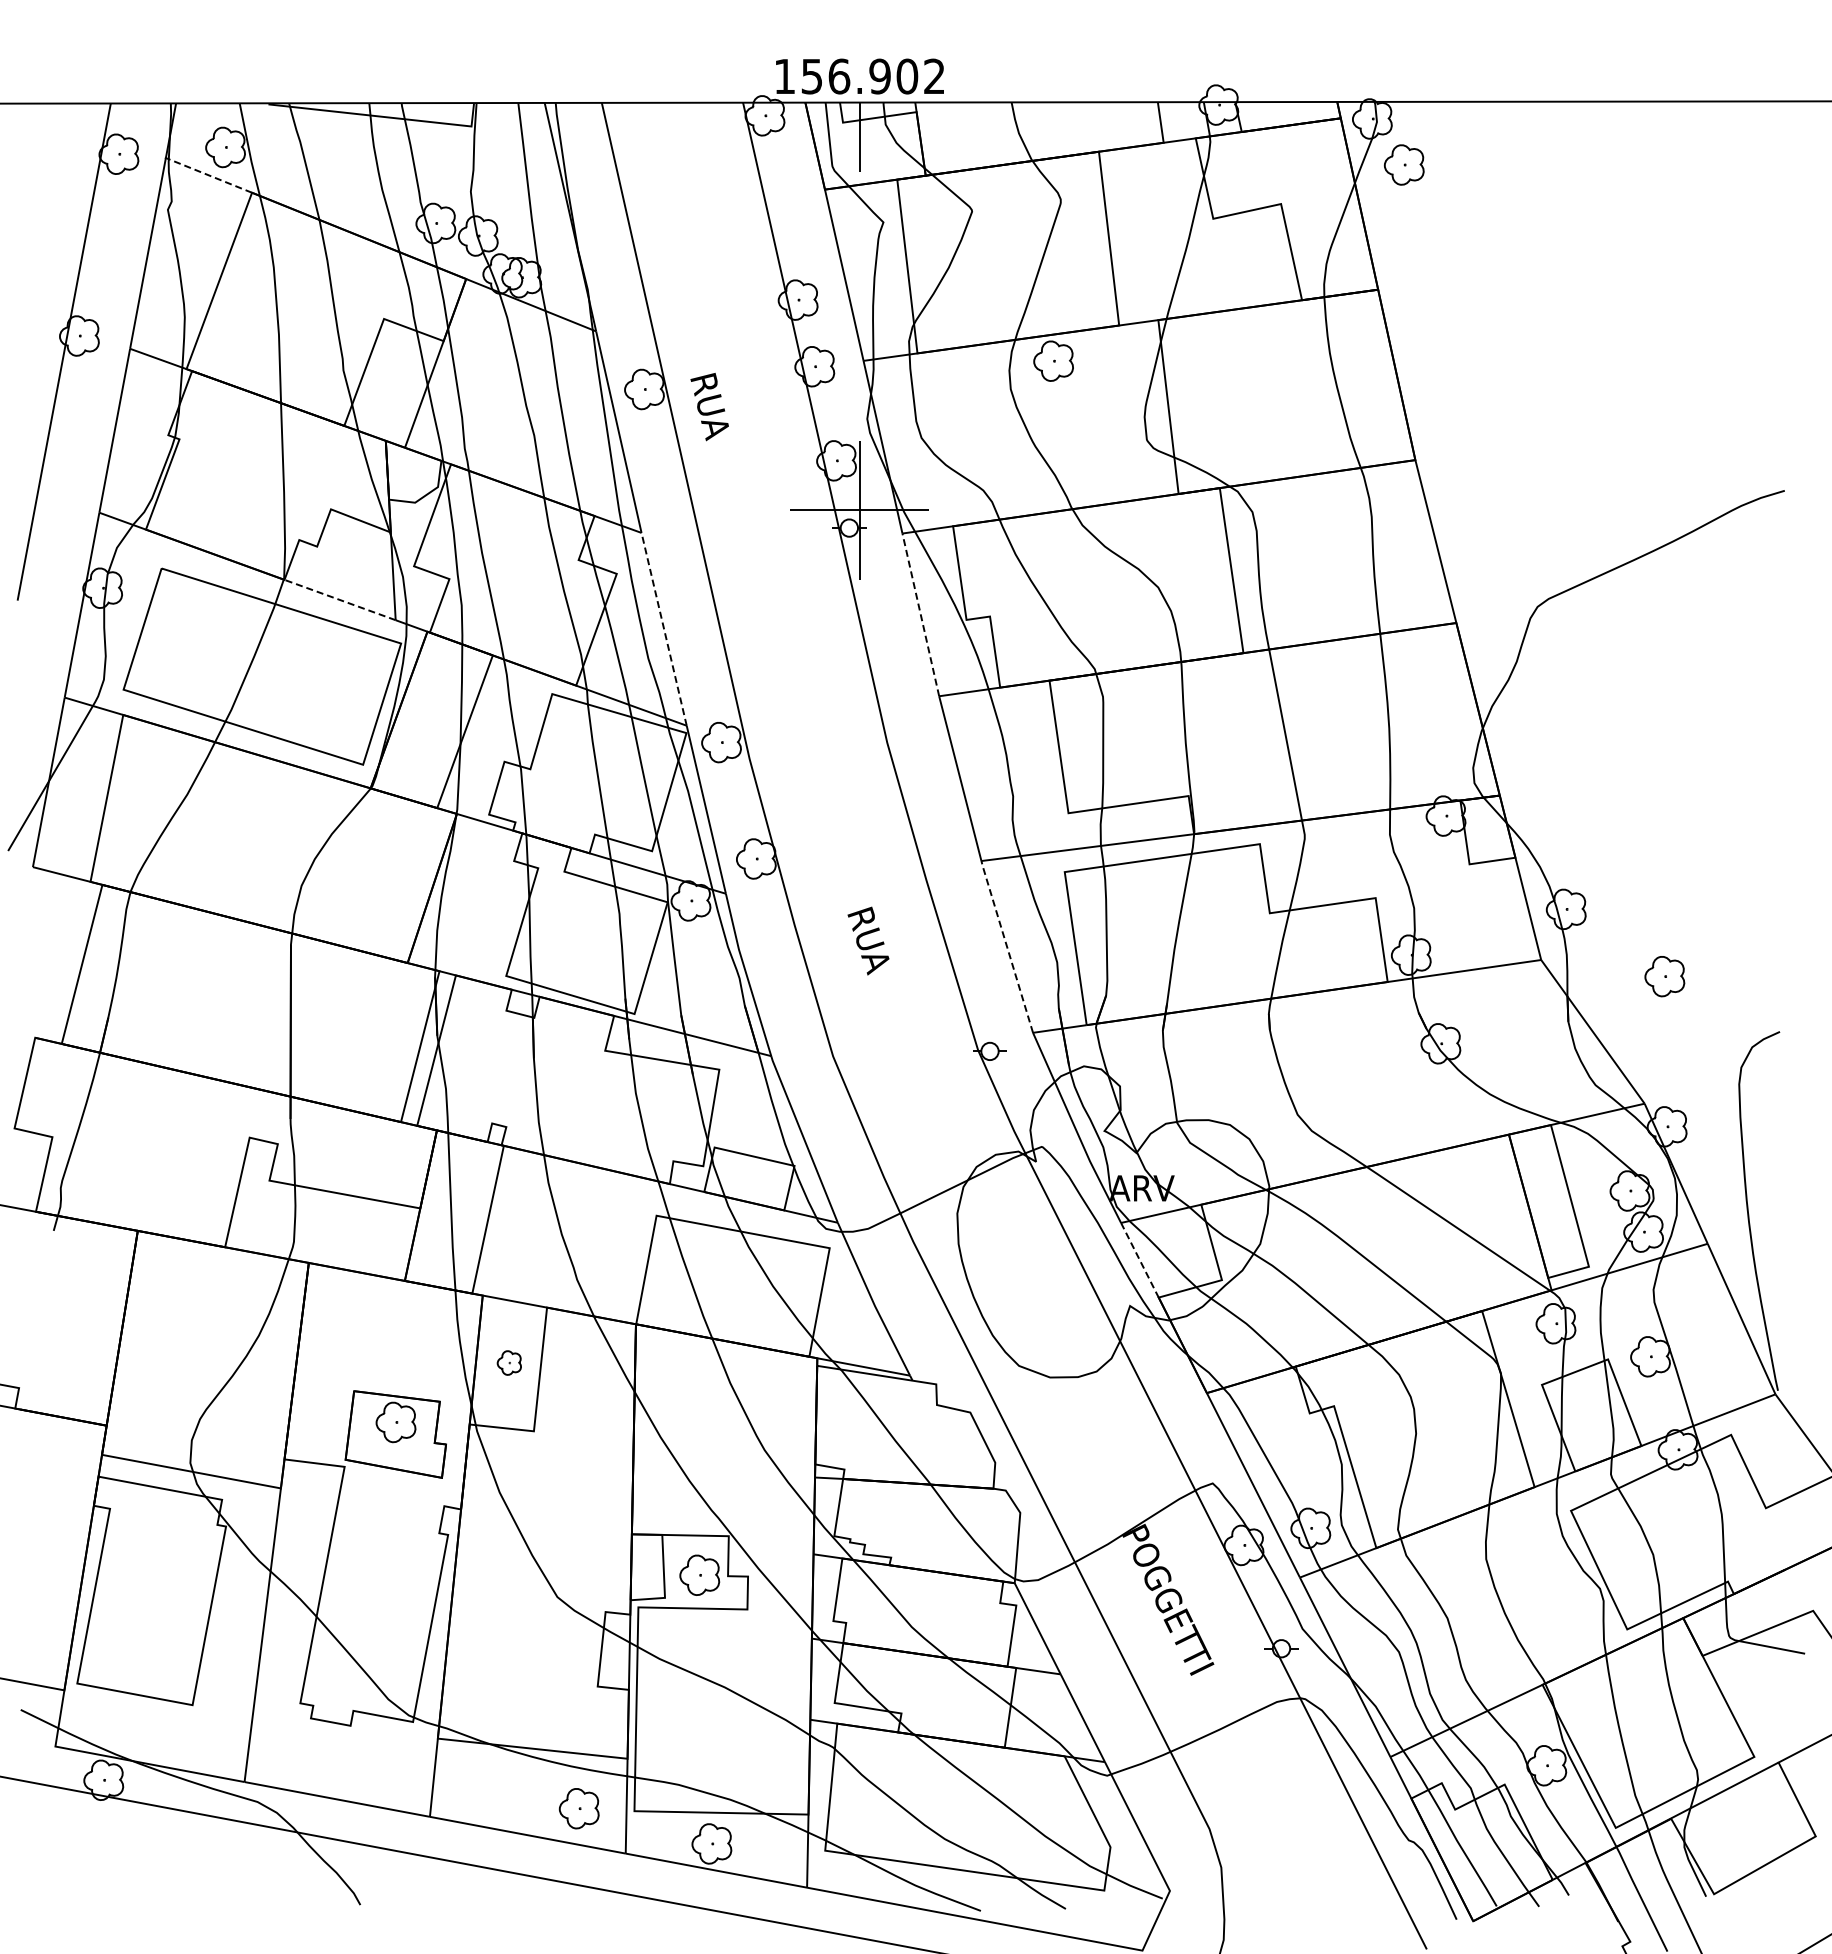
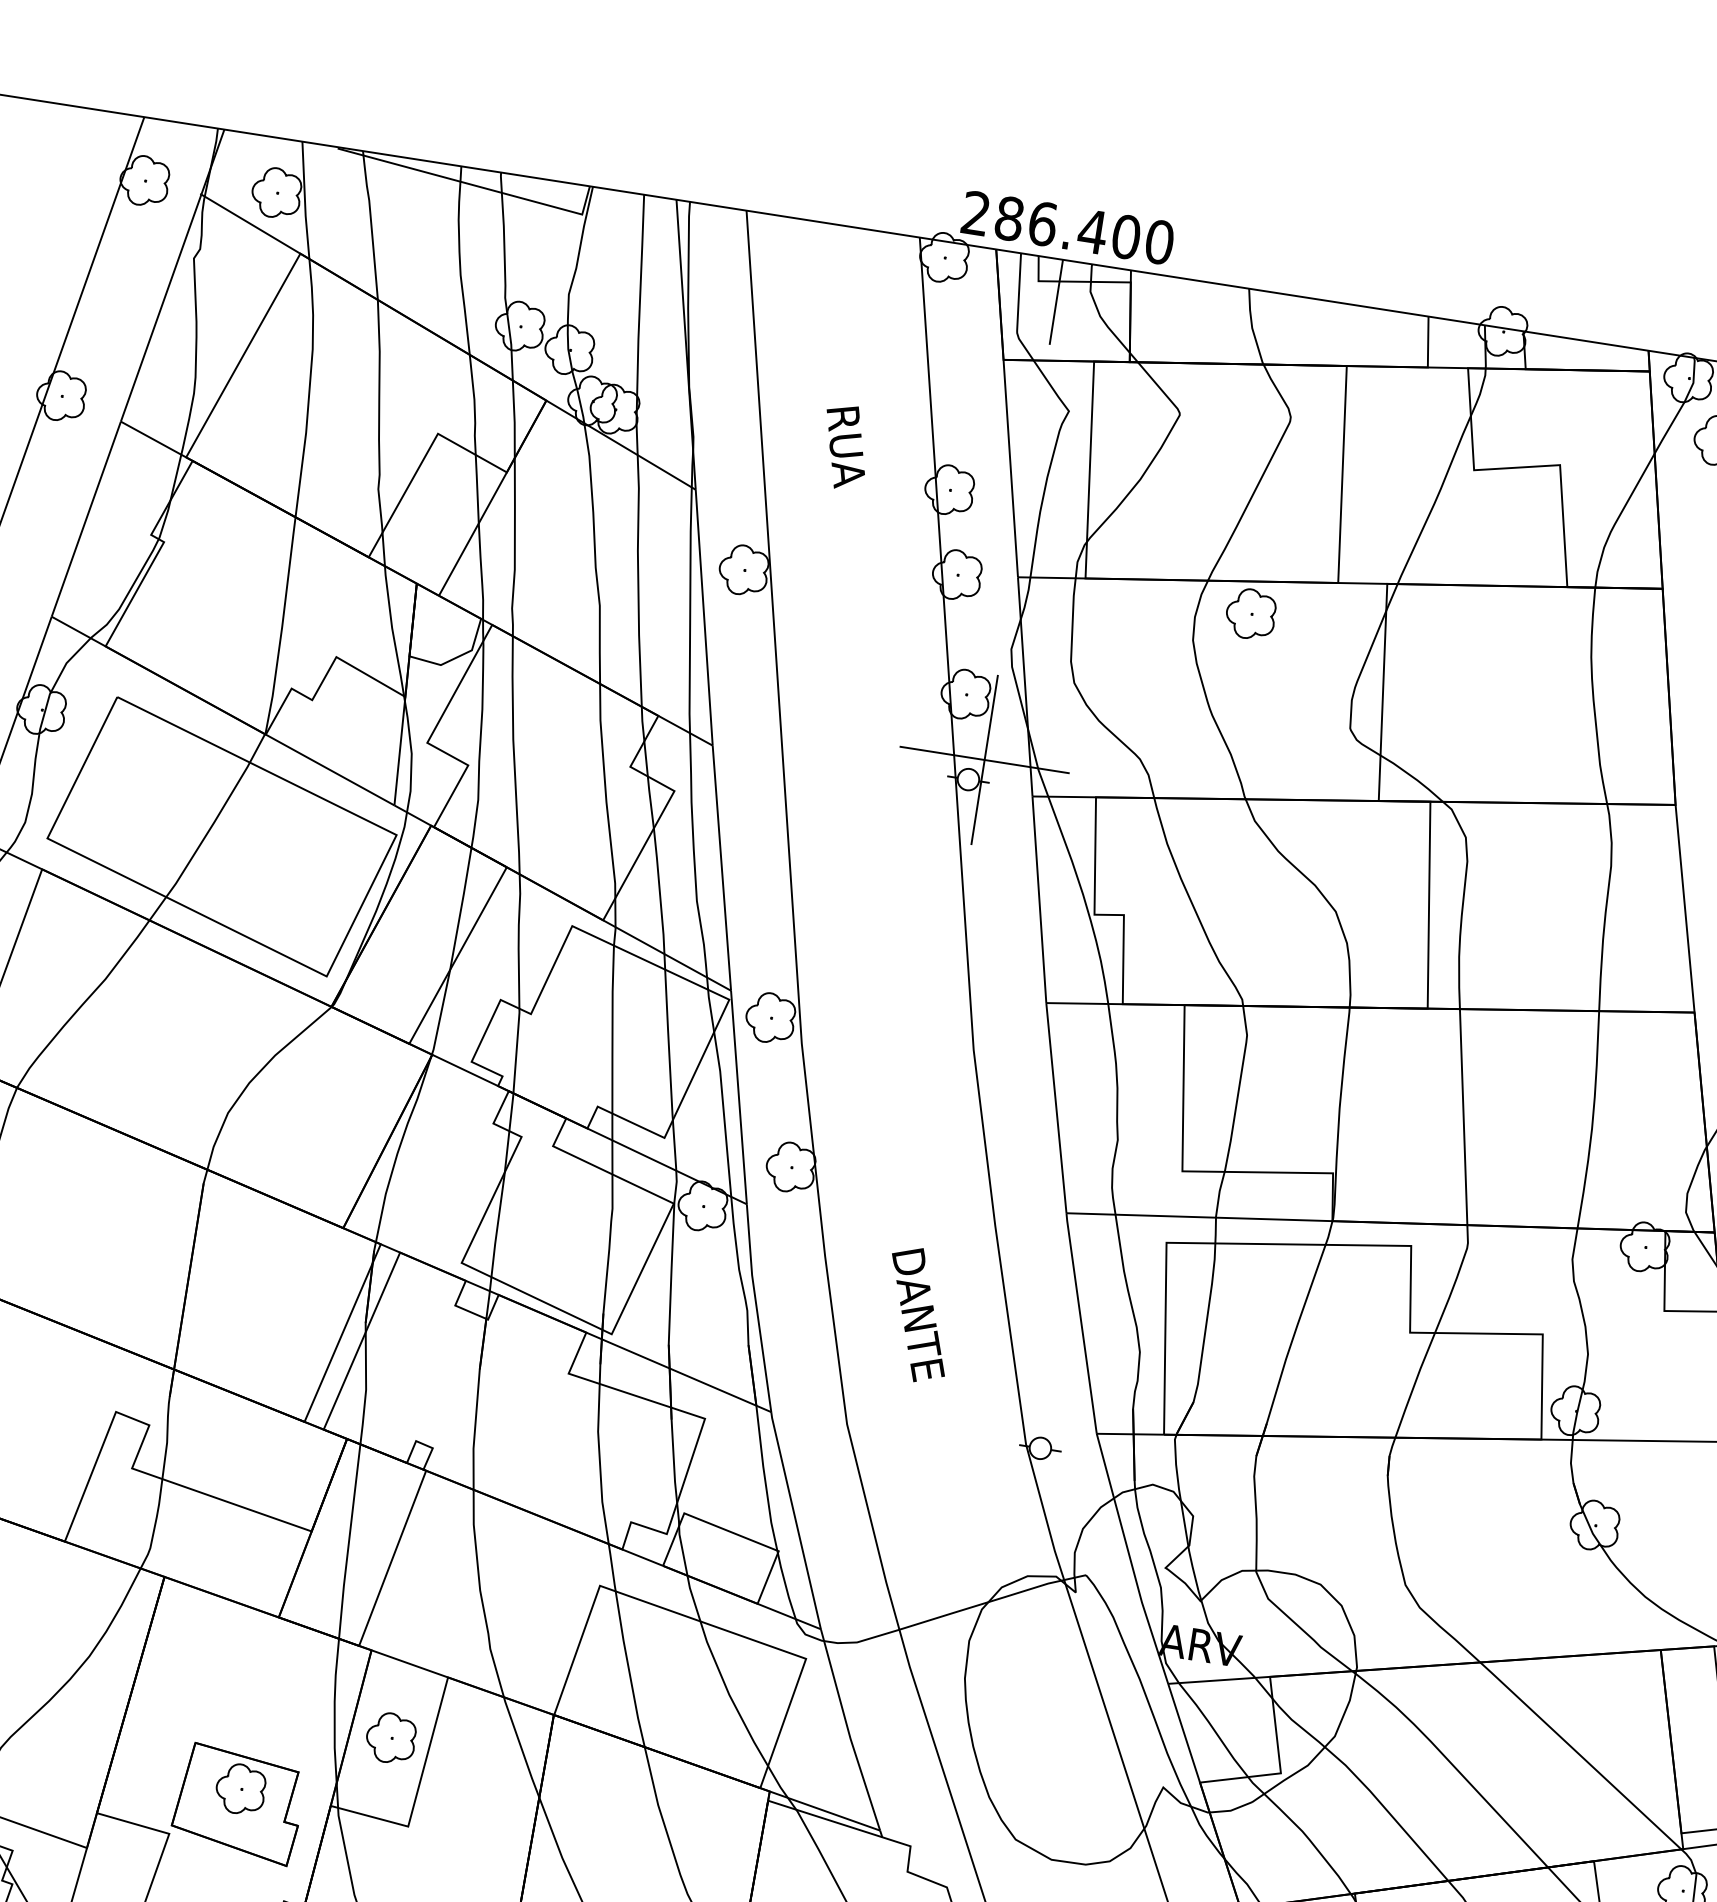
text: (859, 76) -> (1067, 227), 156.902 -> 286.400
line: (208, 175) -> (250, 224), dashed -> solid
text: (709, 407) -> (844, 447), moved
line: (339, 599) -> (329, 769), dashed -> solid
line: (920, 614) -> (1039, 899), dashed -> solid
line: (664, 628) -> (722, 867), dashed -> solid
line: (1006, 946) -> (1080, 1322), dashed -> solid
text: (876, 963) -> (918, 1318), RUA -> DANTE
line: (1139, 1260) -> (1183, 1733), dashed -> solid
part: (509, 1362) -> (391, 1737), size x1.67

